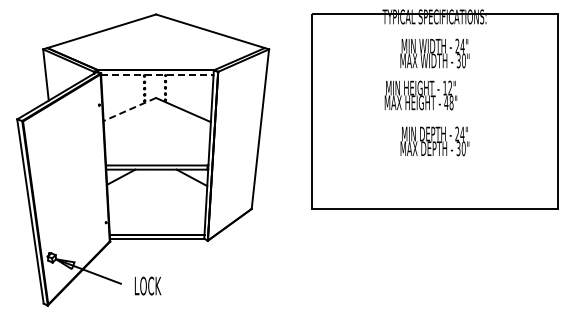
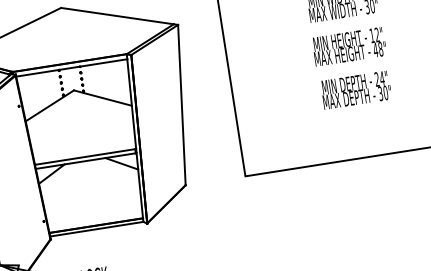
line: (157, 75) -> (71, 67), dashed -> solid
text: (420, 95) -> (348, 46), moved
line: (129, 109) -> (49, 105), dashed -> solid

